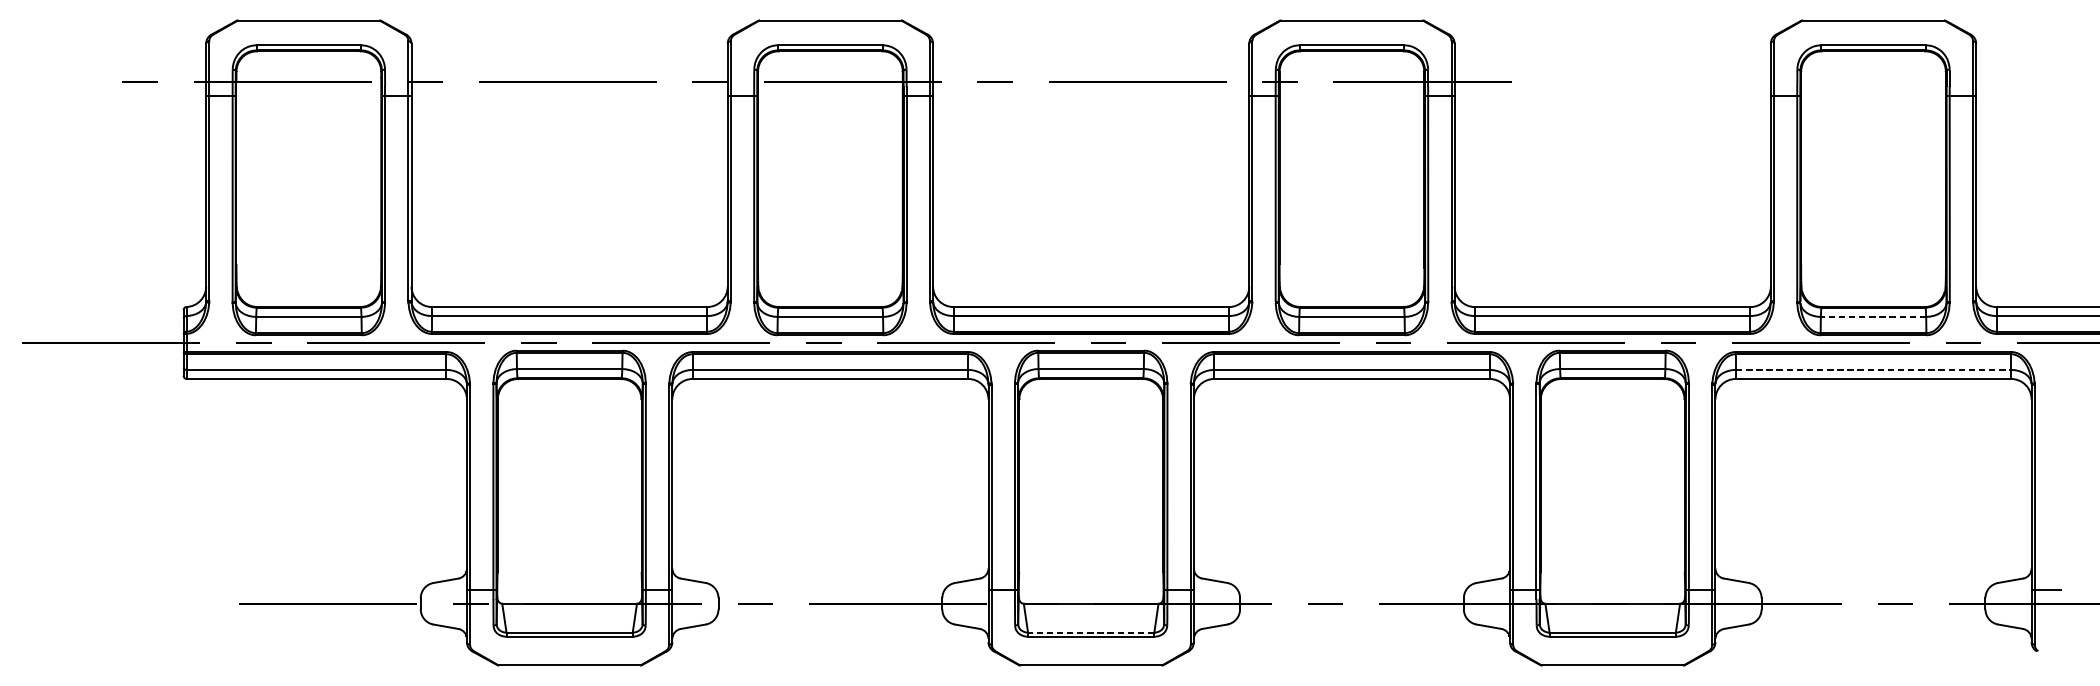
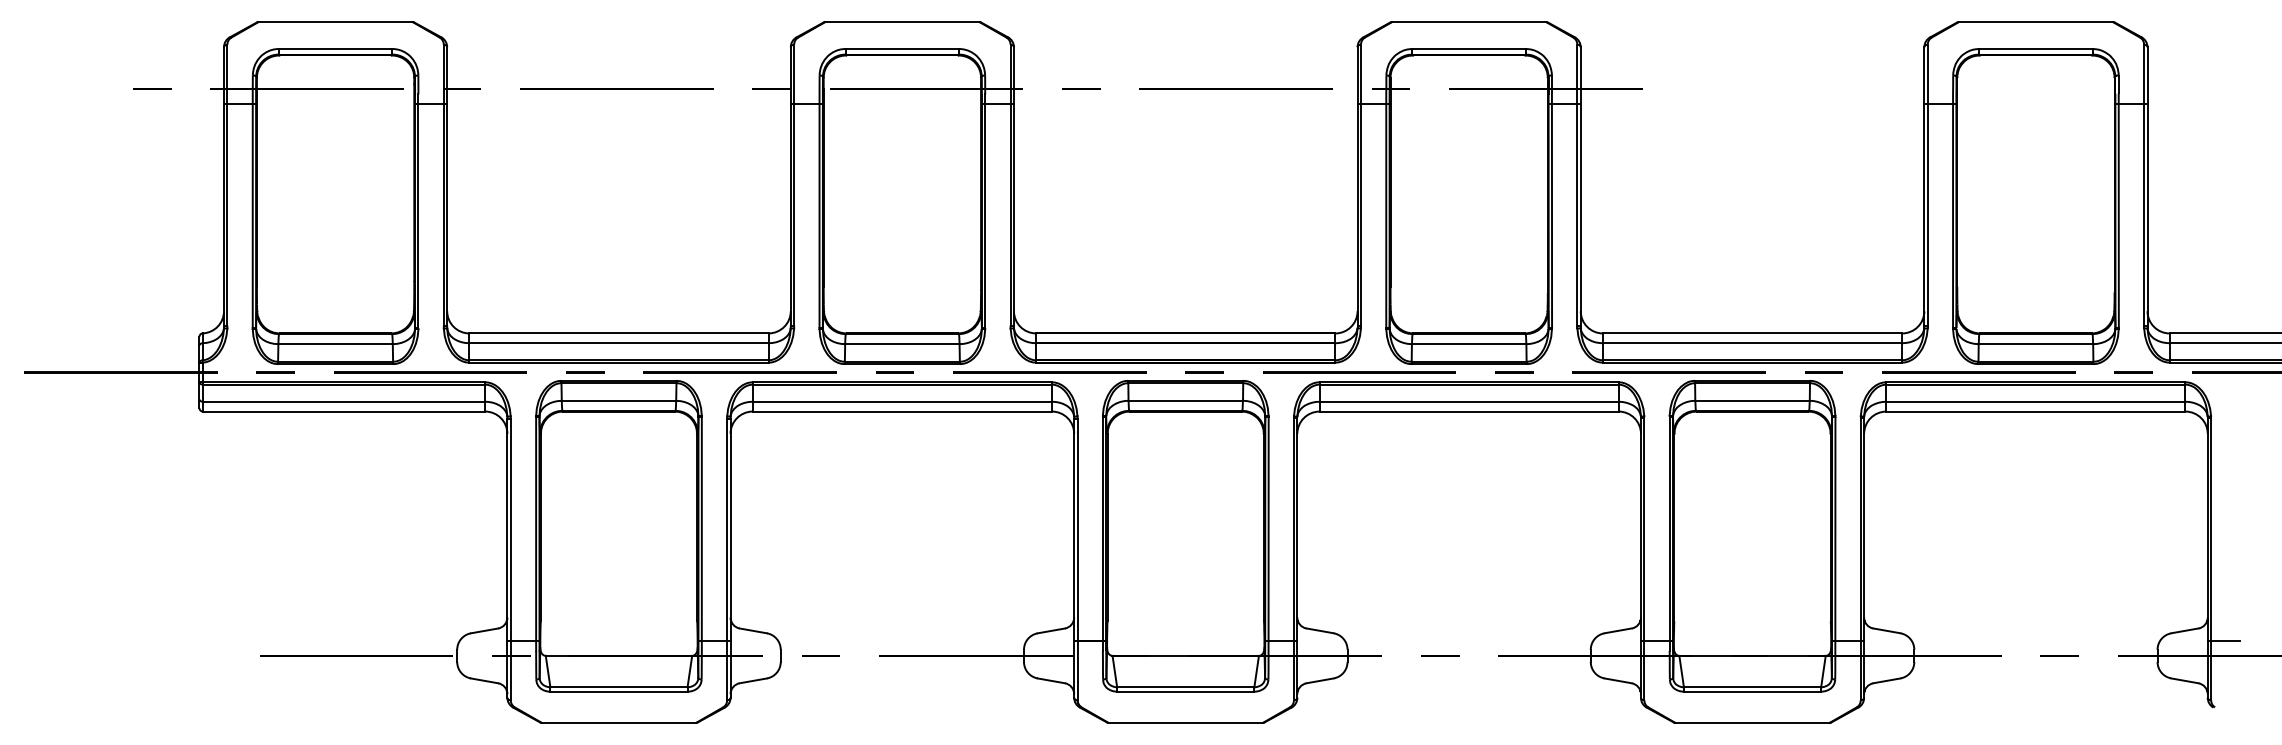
line: (1873, 317) -> (2035, 344), dashed -> solid
line: (1873, 369) -> (2035, 401), dashed -> solid
line: (1090, 632) -> (1185, 687), dashed -> solid

